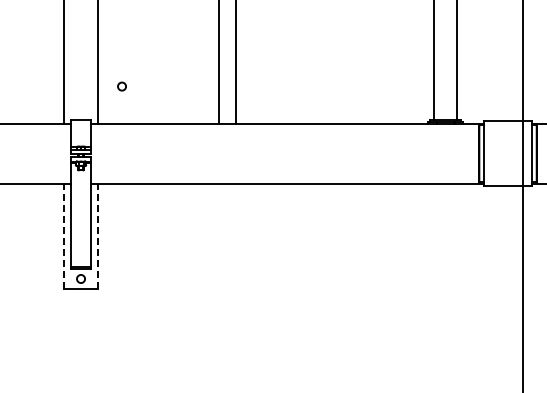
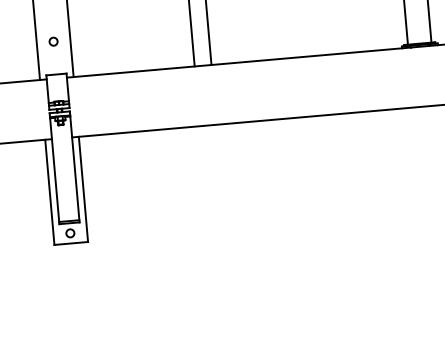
circle: (121, 86) -> (53, 41), moved
line: (64, 236) -> (50, 192), dashed -> solid
line: (97, 236) -> (83, 189), dashed -> solid

